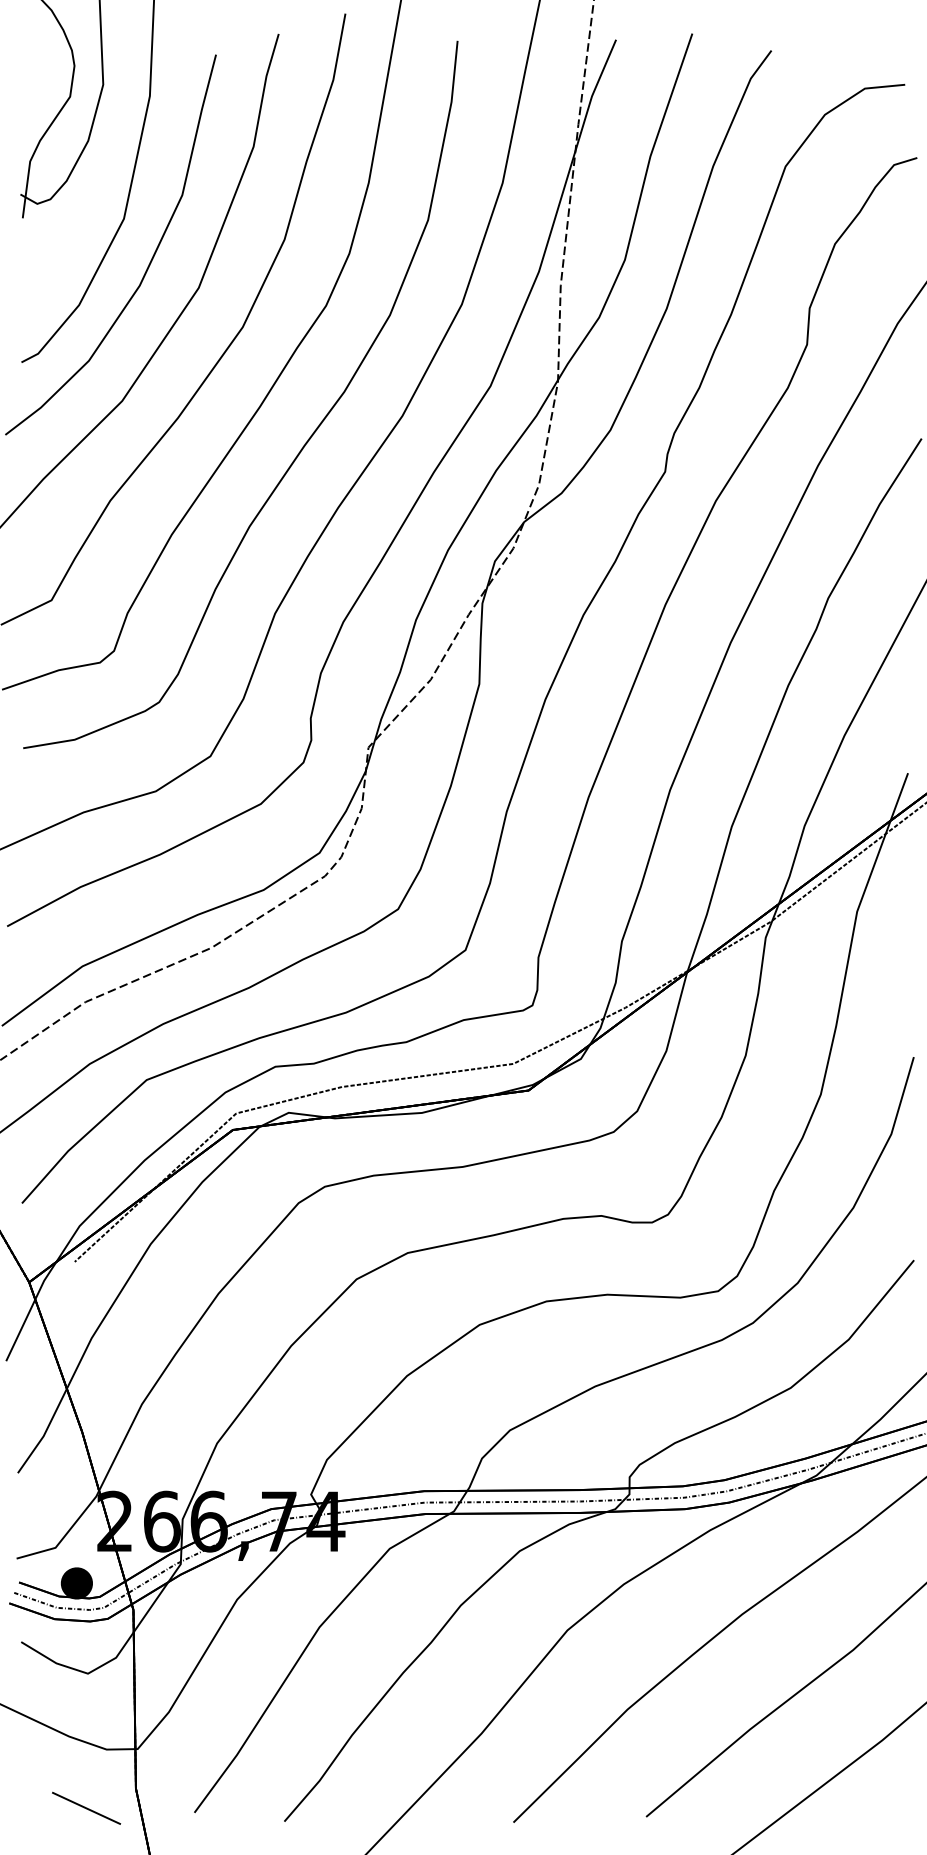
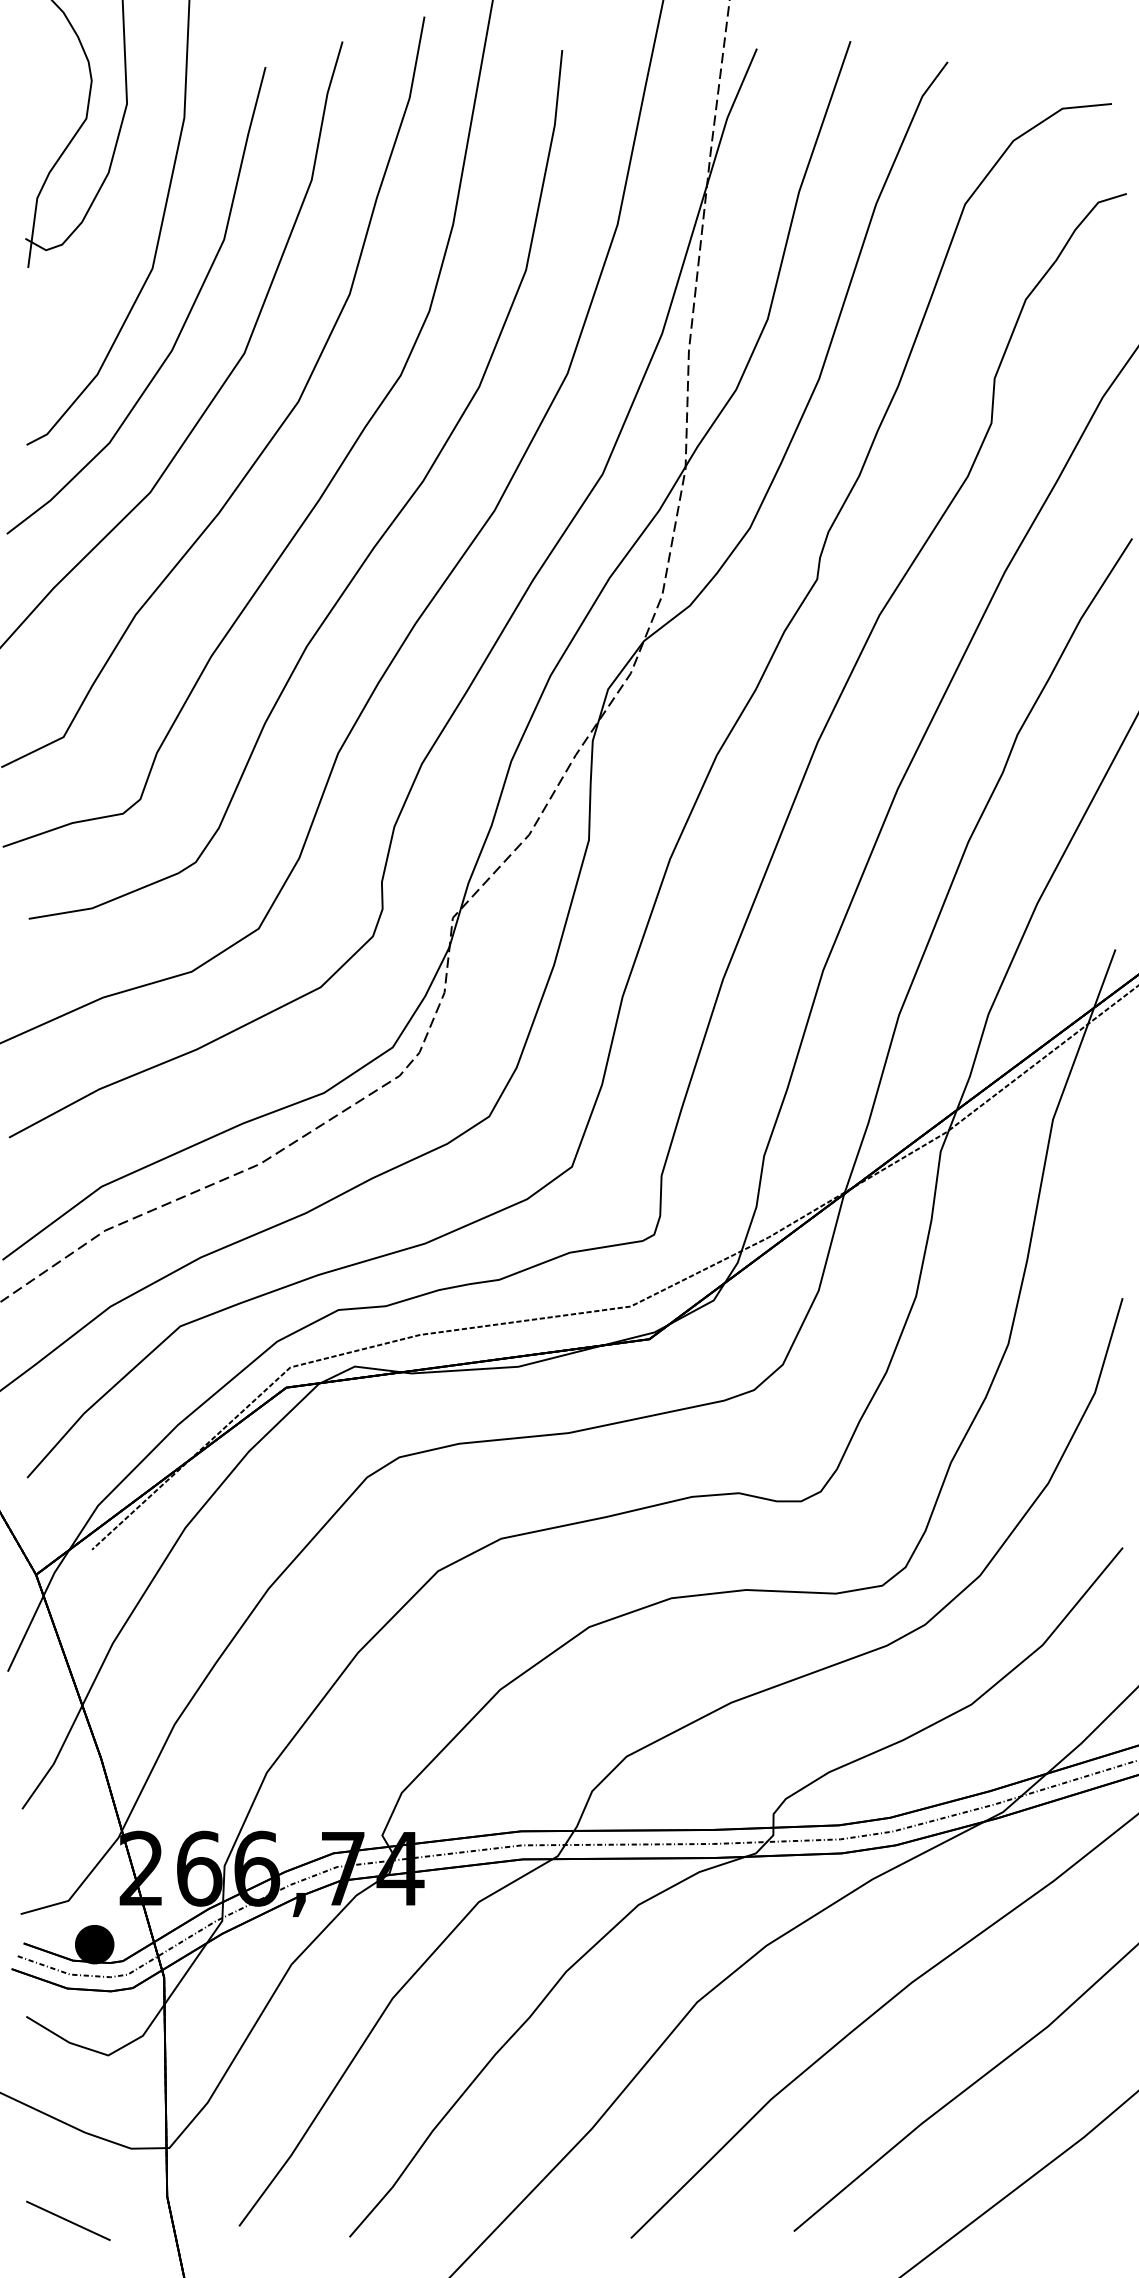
line: (86, 1807) -> (68, 2219), moved

